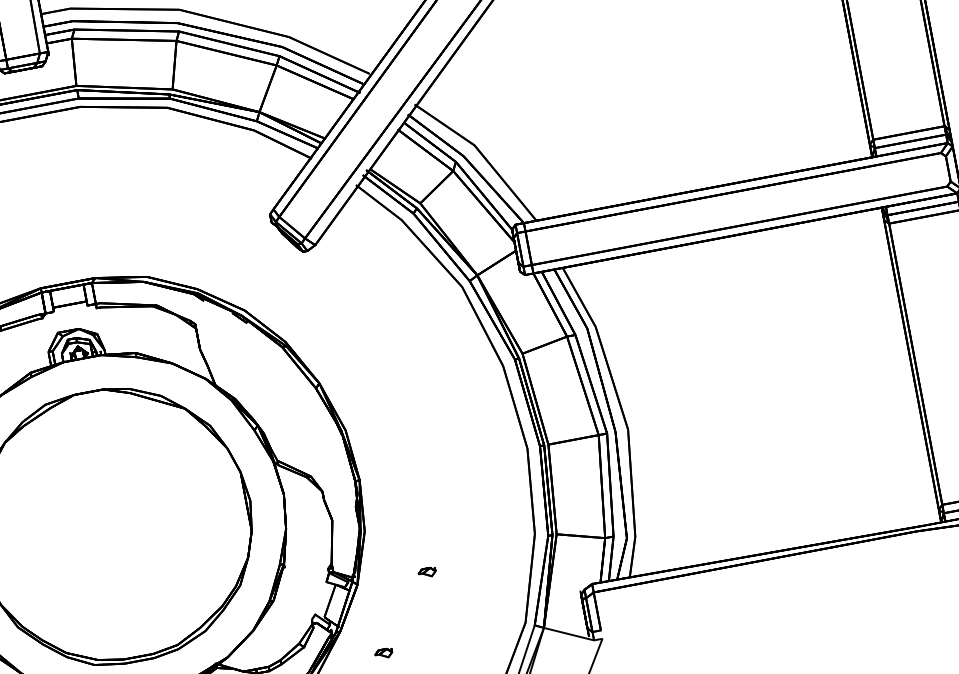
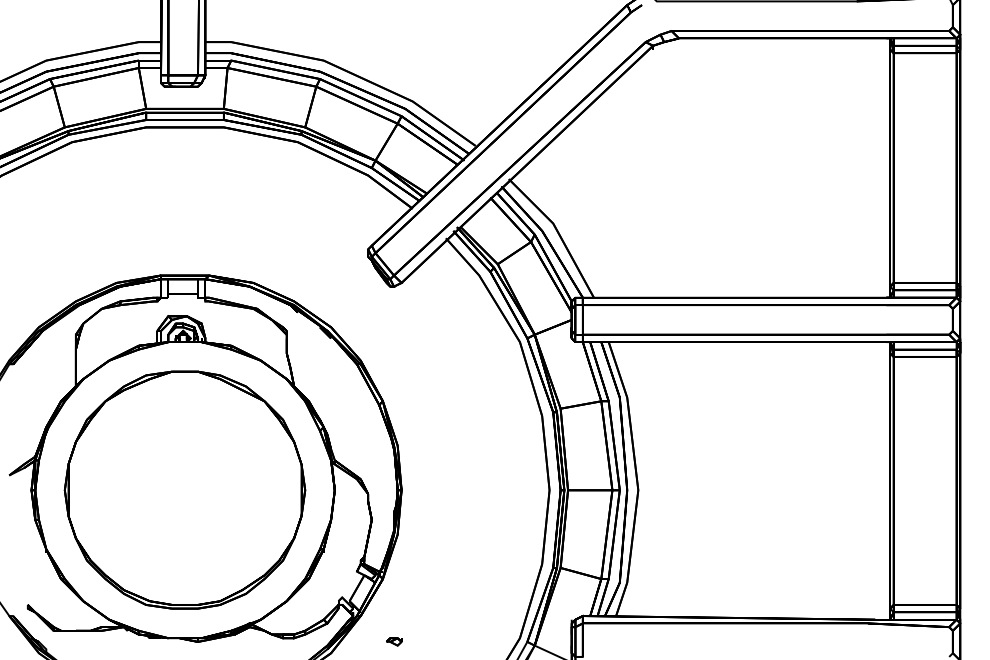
part: (427, 572) -> (444, 579), removed

